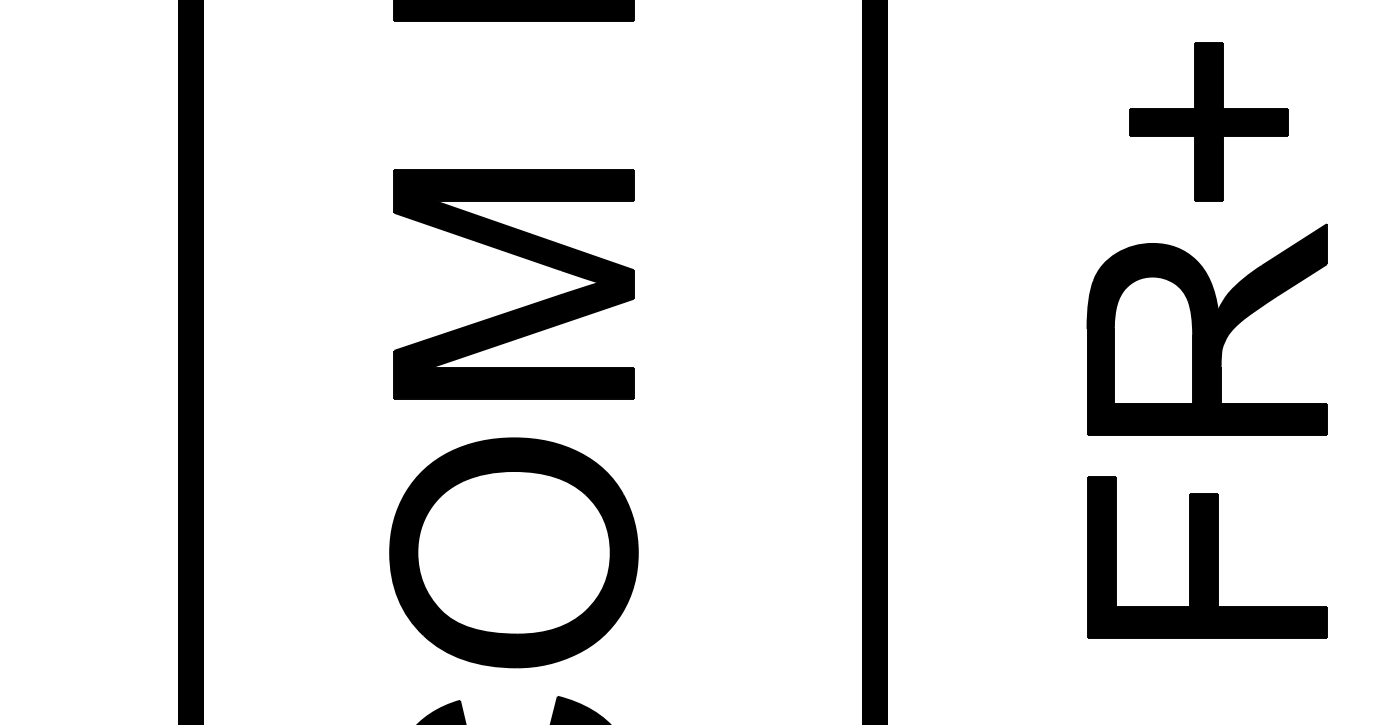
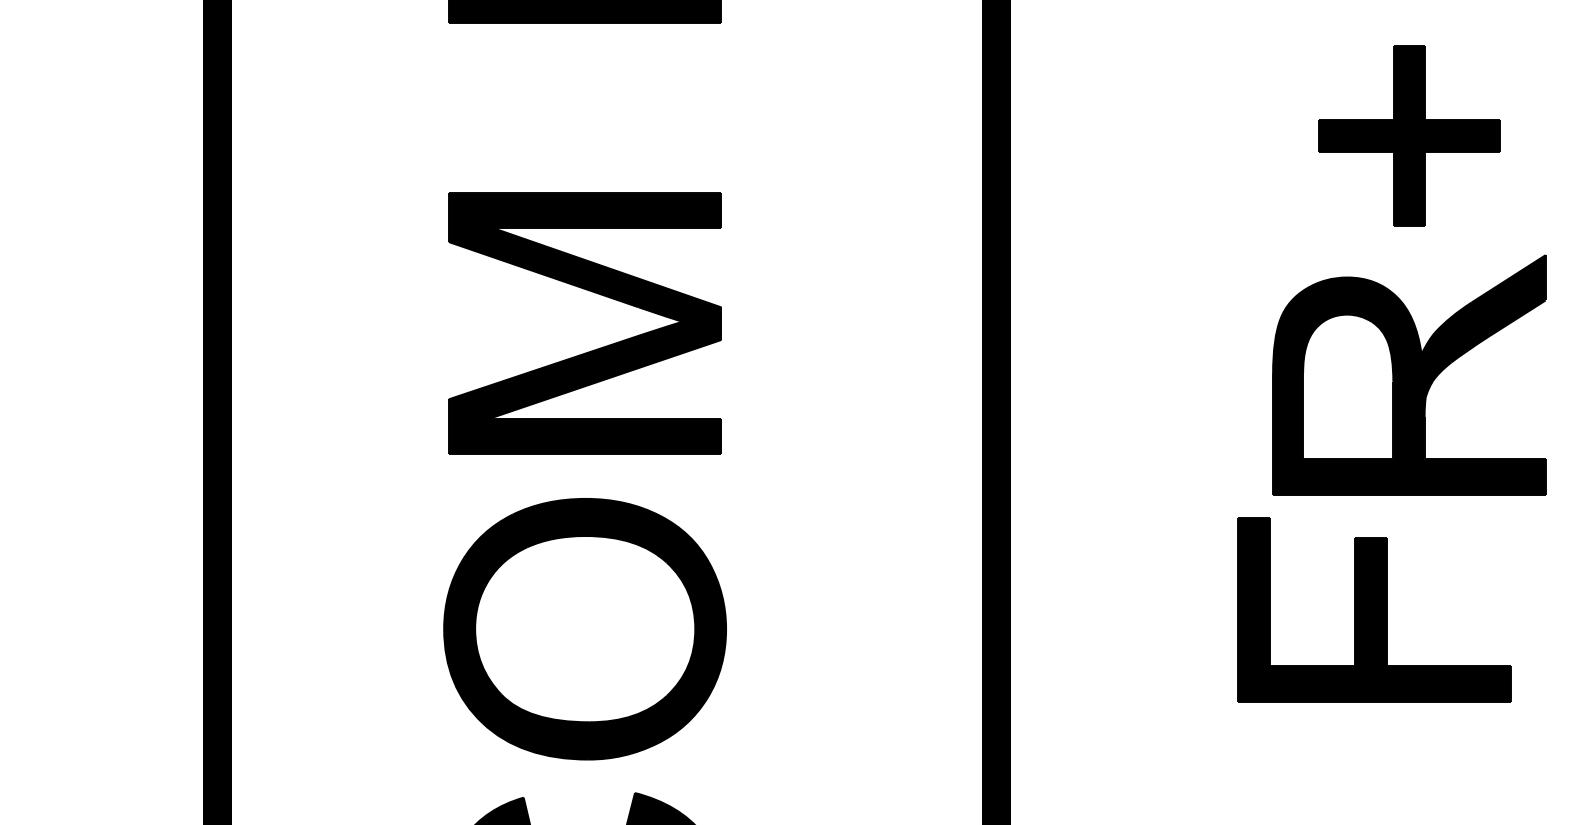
part: (1209, 121) -> (1409, 135), moved
part: (1207, 329) -> (1409, 374), moved
part: (1207, 557) -> (1374, 609), moved

